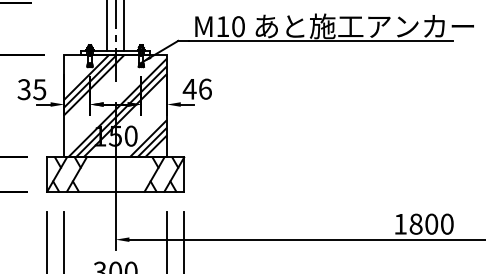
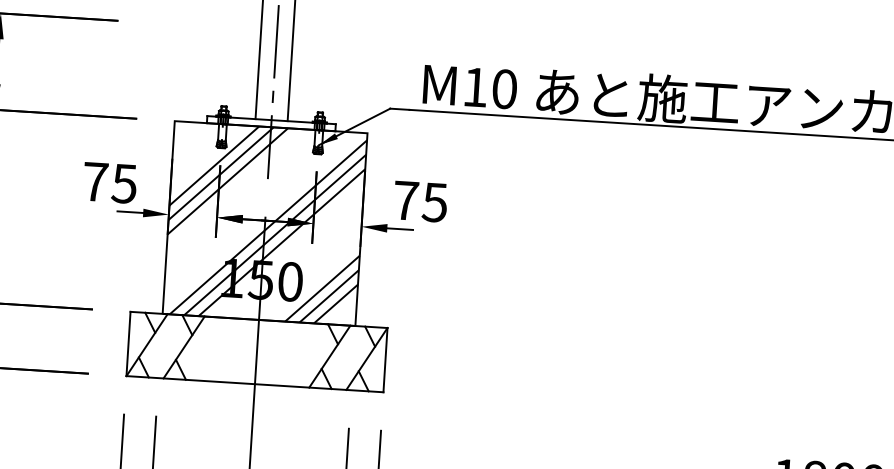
text: (196, 88) -> (418, 200), 46 -> 75
text: (23, 89) -> (94, 181), 35 -> 75

